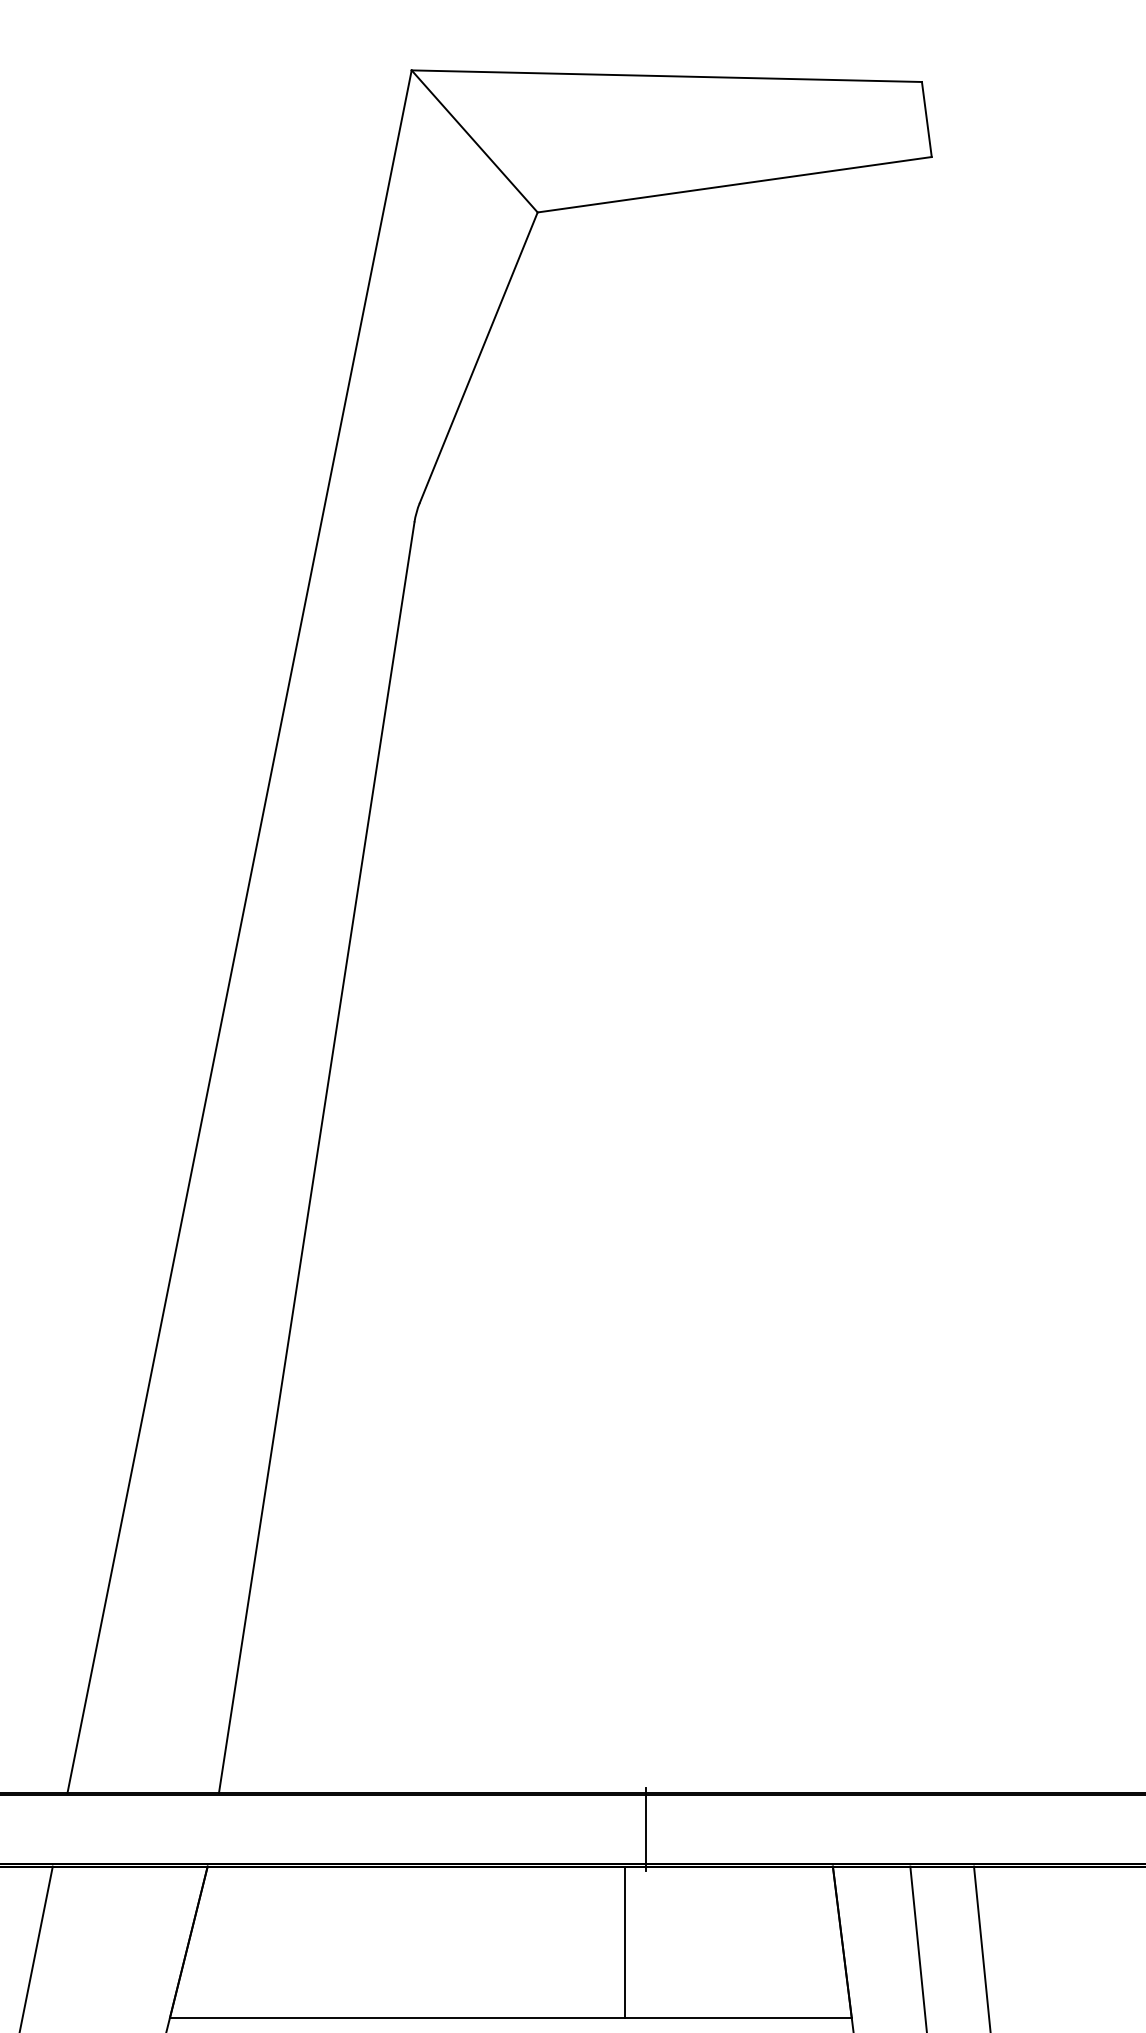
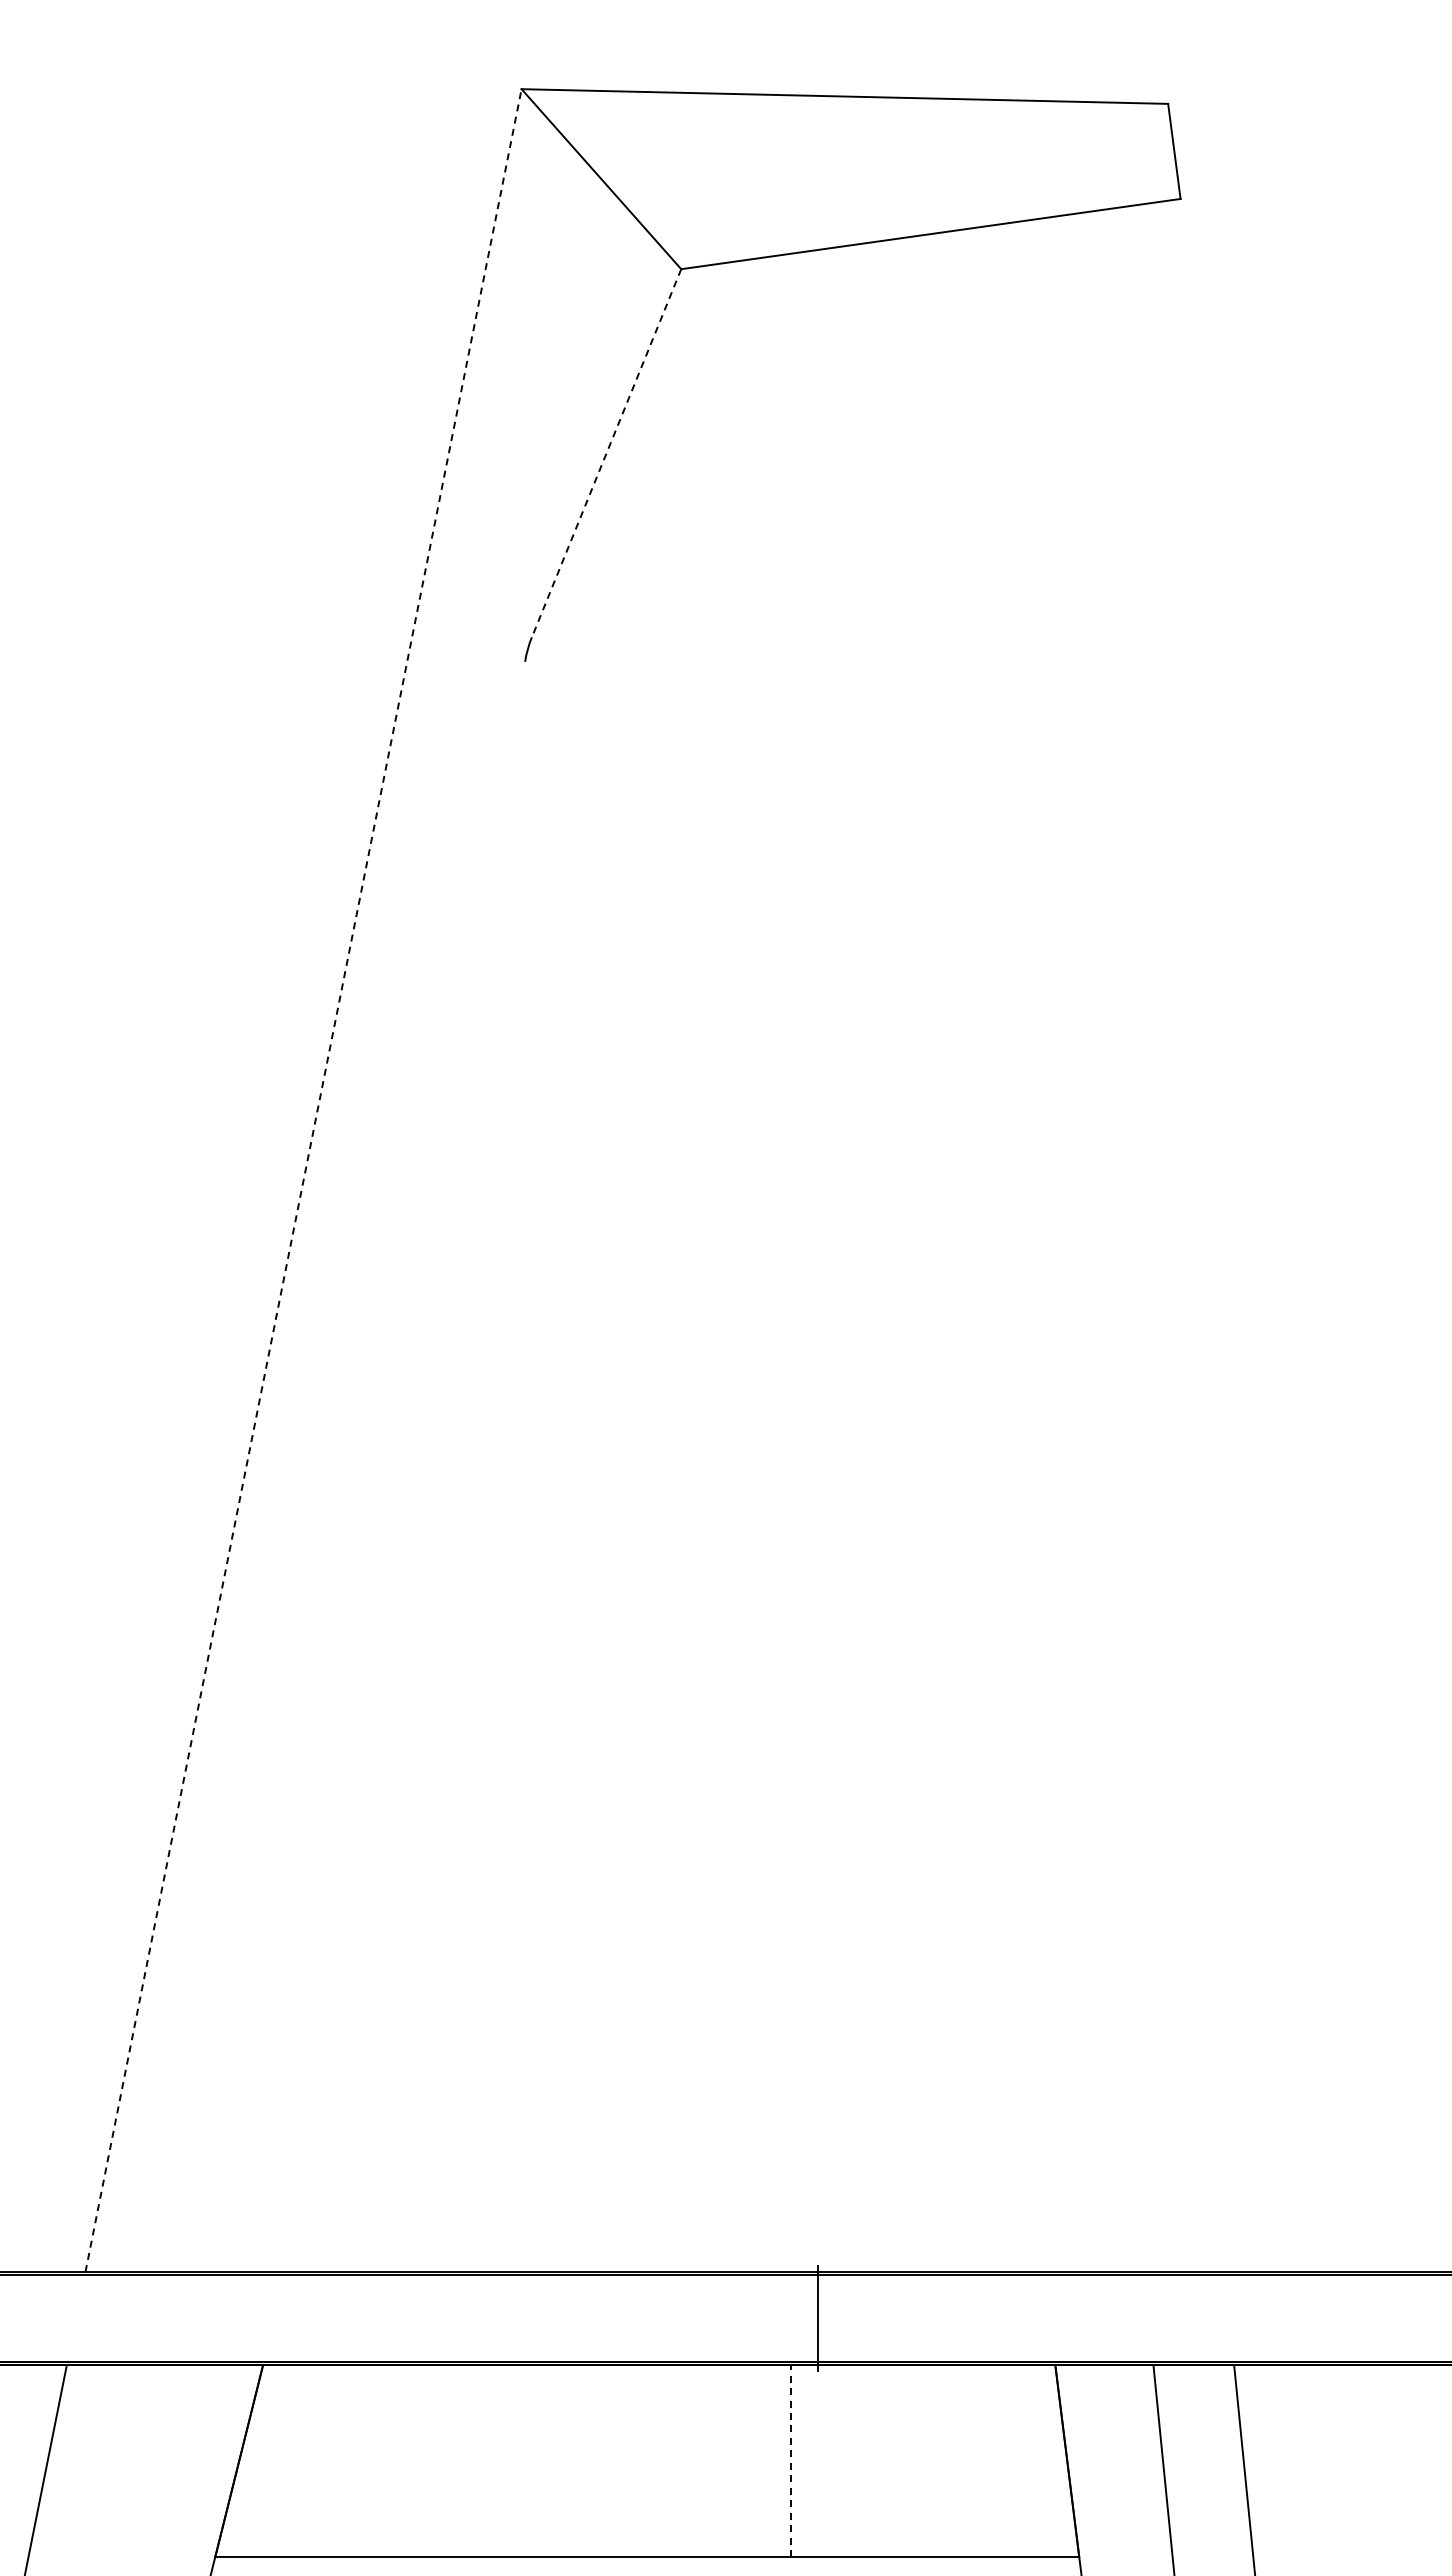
line: (478, 357) -> (606, 453), solid -> dashed
line: (239, 931) -> (303, 1180), solid -> dashed
line: (316, 1157) -> (401, 1466), removed
line: (624, 1942) -> (791, 2461), solid -> dashed

